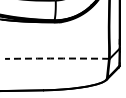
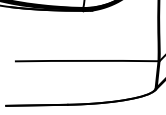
arc: (57, 58) -> (87, 60), dashed -> solid

